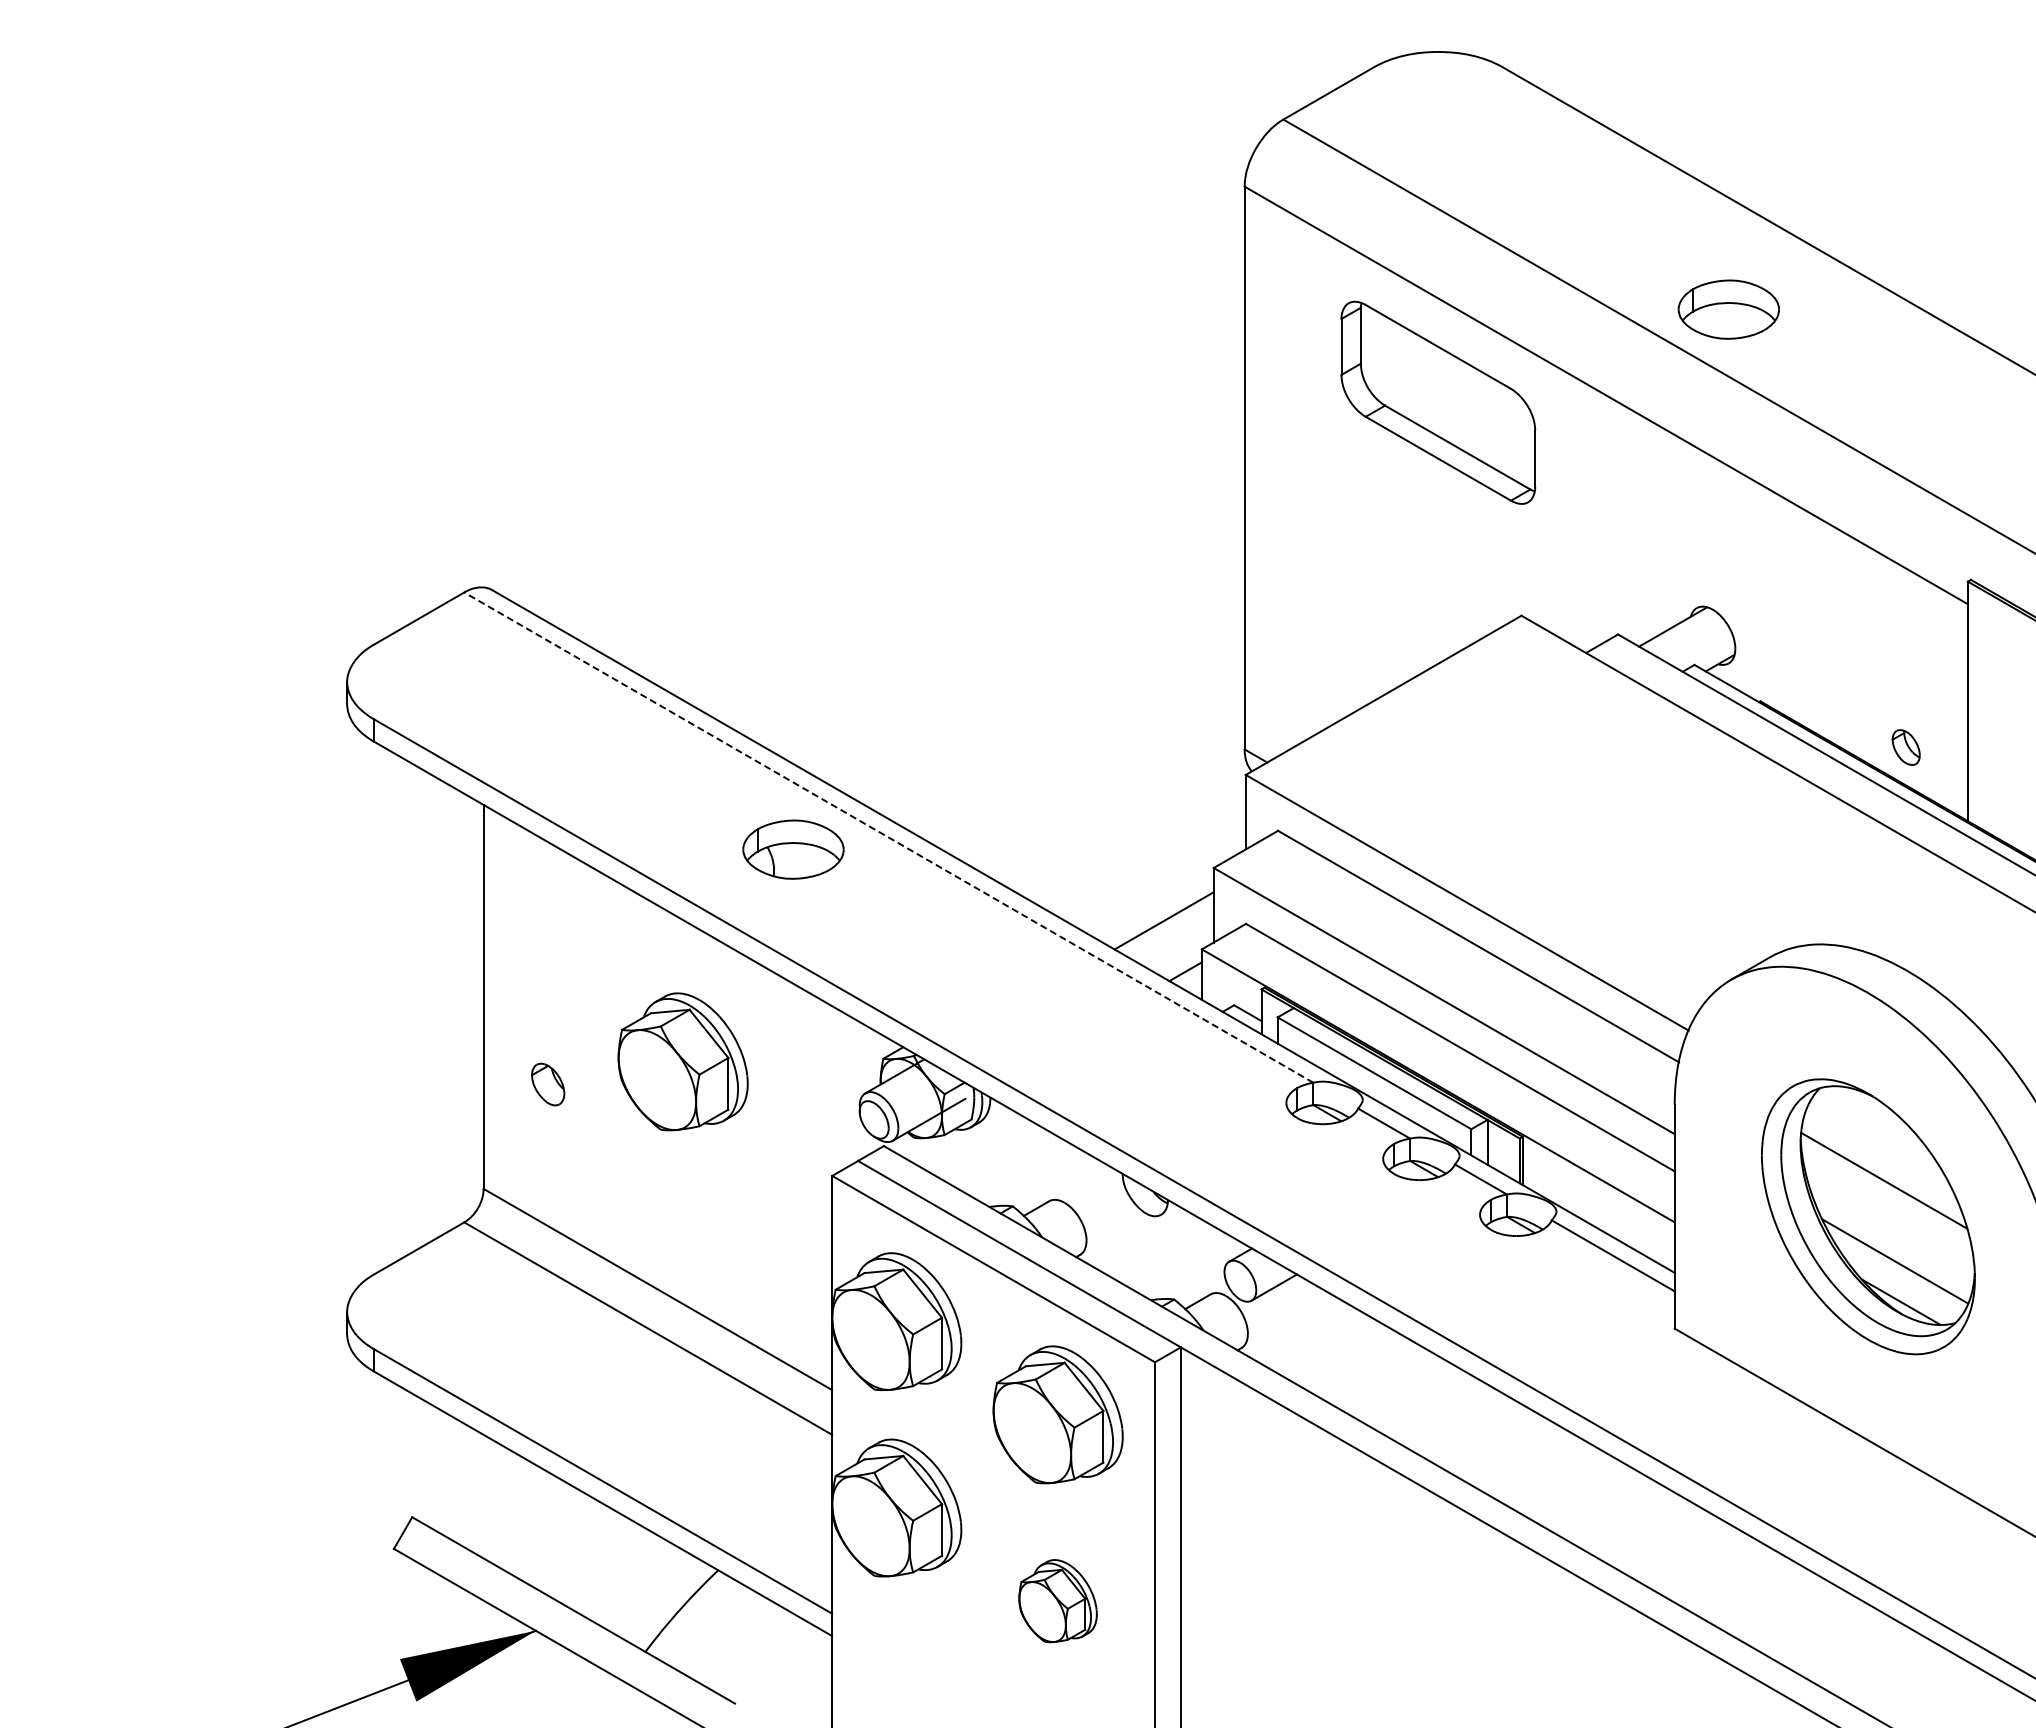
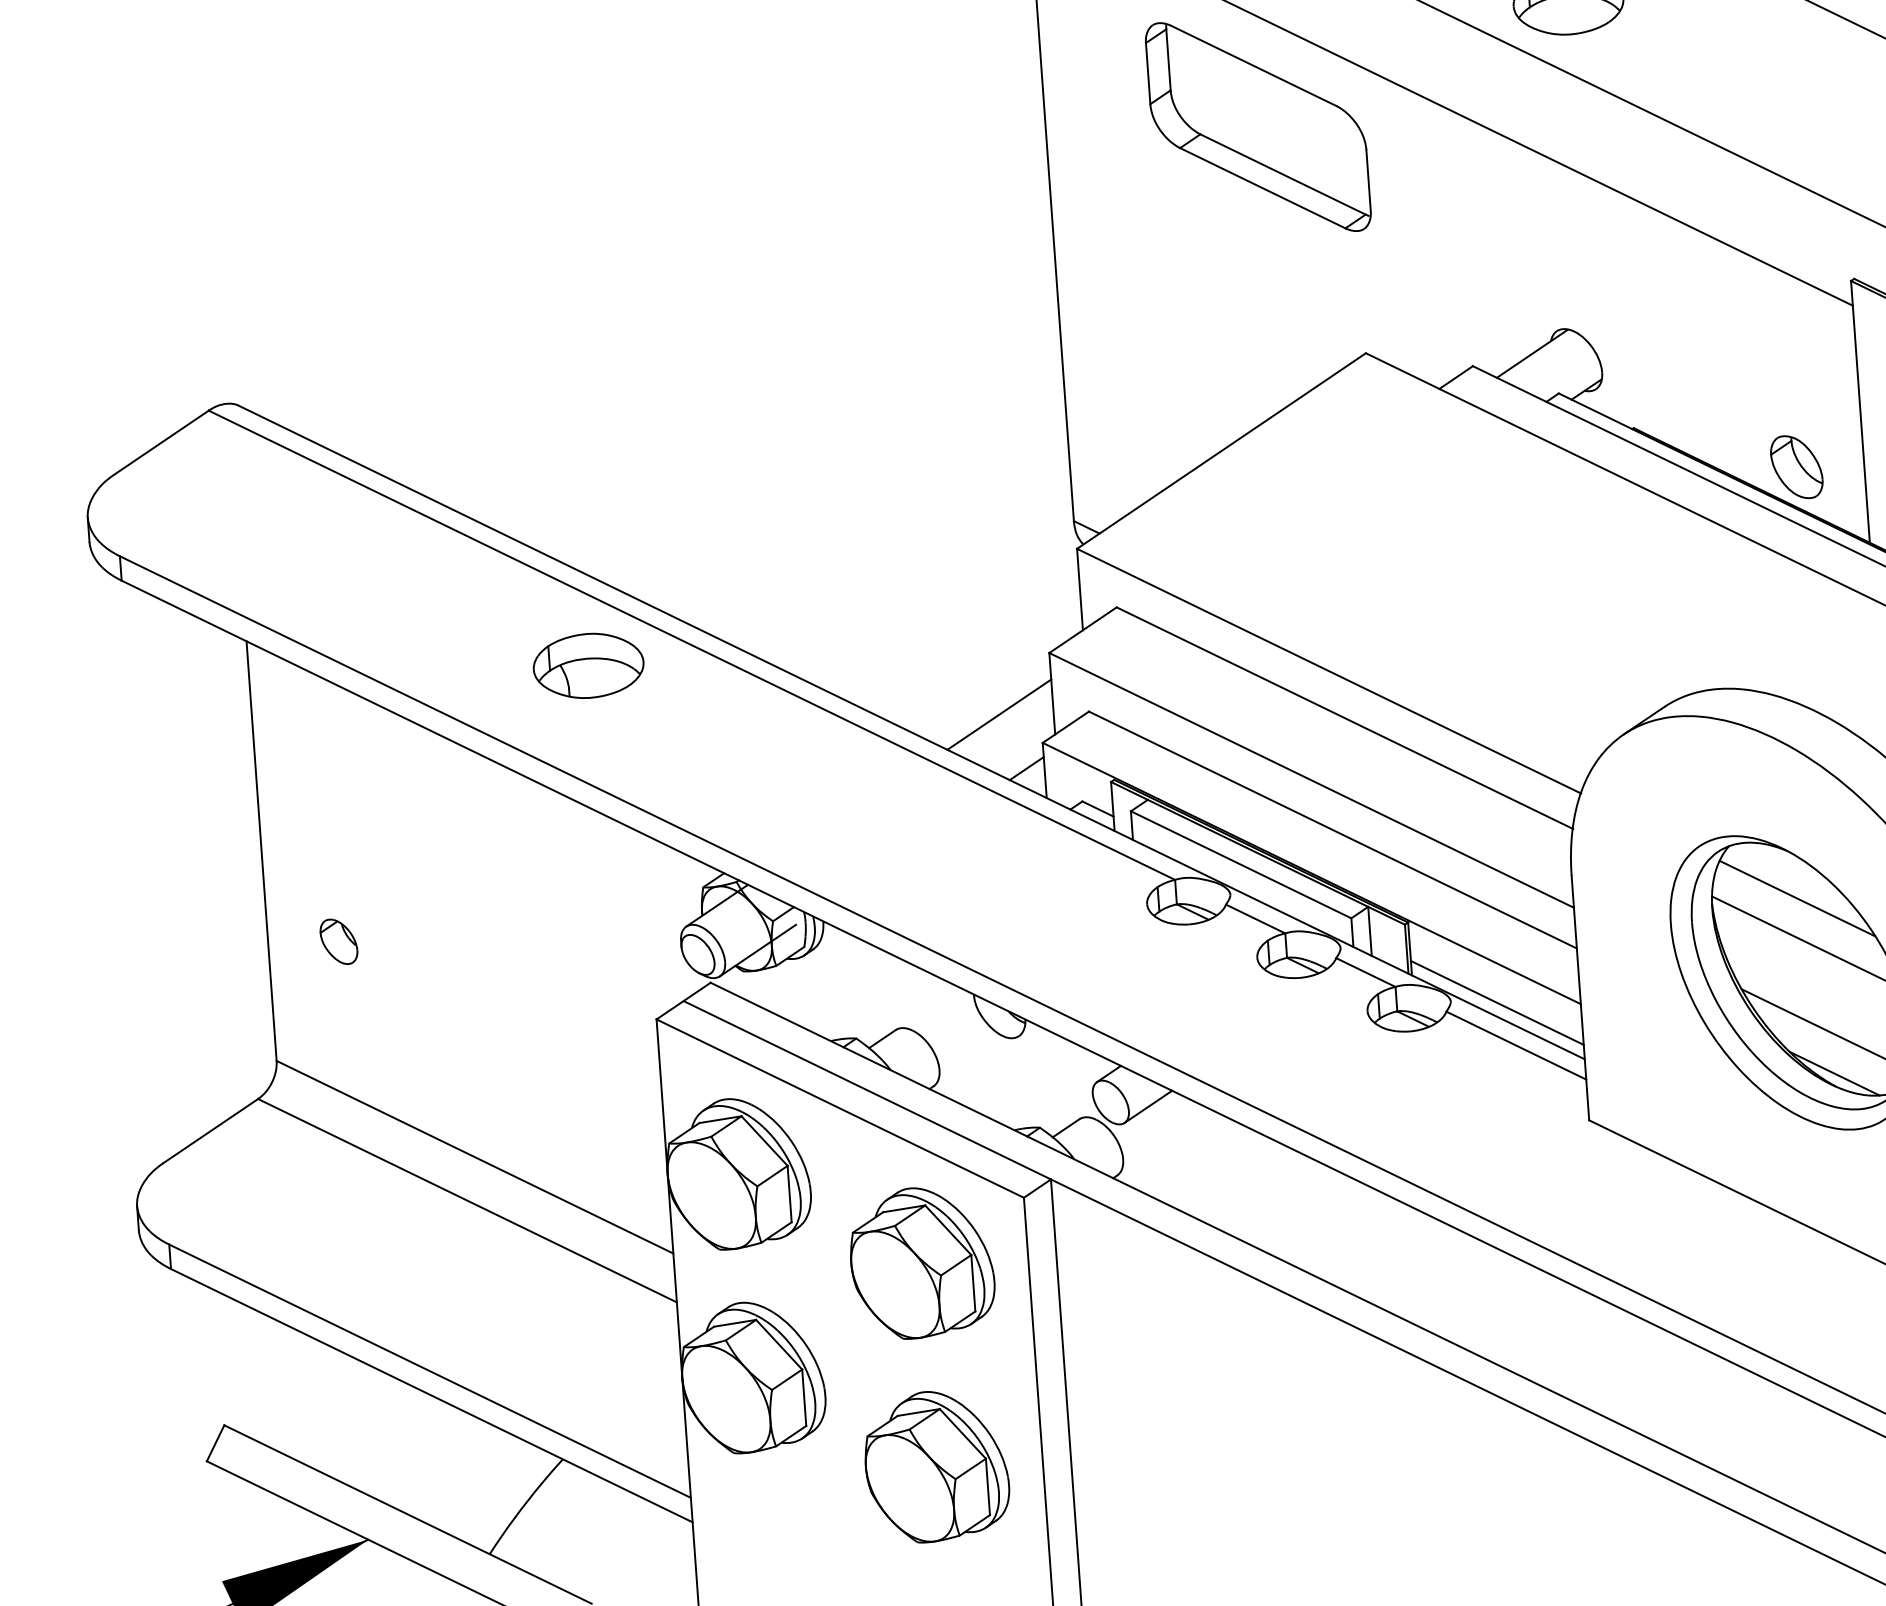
part: (1905, 747) -> (1795, 467), size x1.67
line: (888, 837) -> (691, 645), dashed -> solid
part: (682, 1061) -> (483, 906), removed
line: (1878, 1139) -> (1797, 897), added
line: (1598, 1215) -> (1497, 1002), added
part: (1057, 1600) -> (935, 1465), size x1.67

